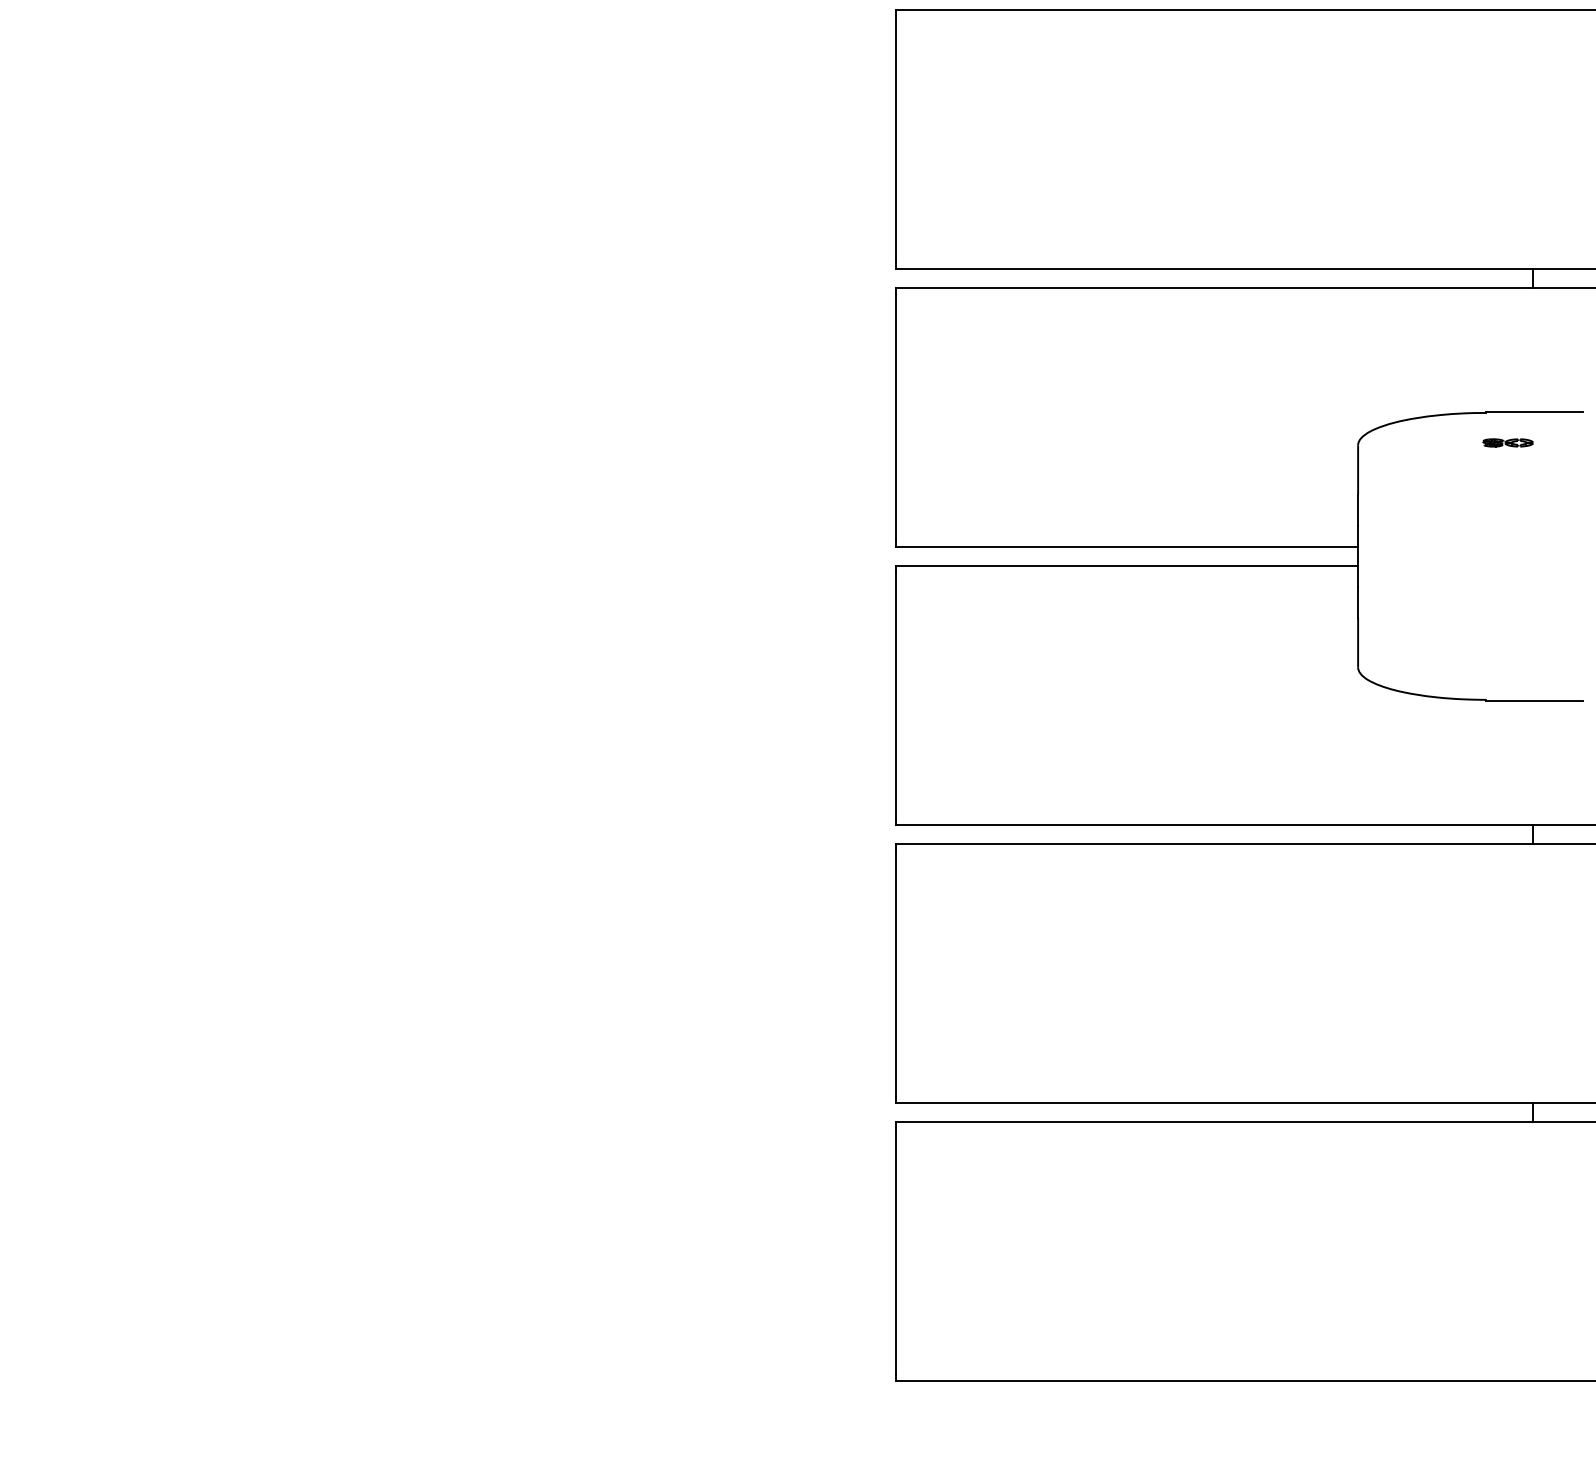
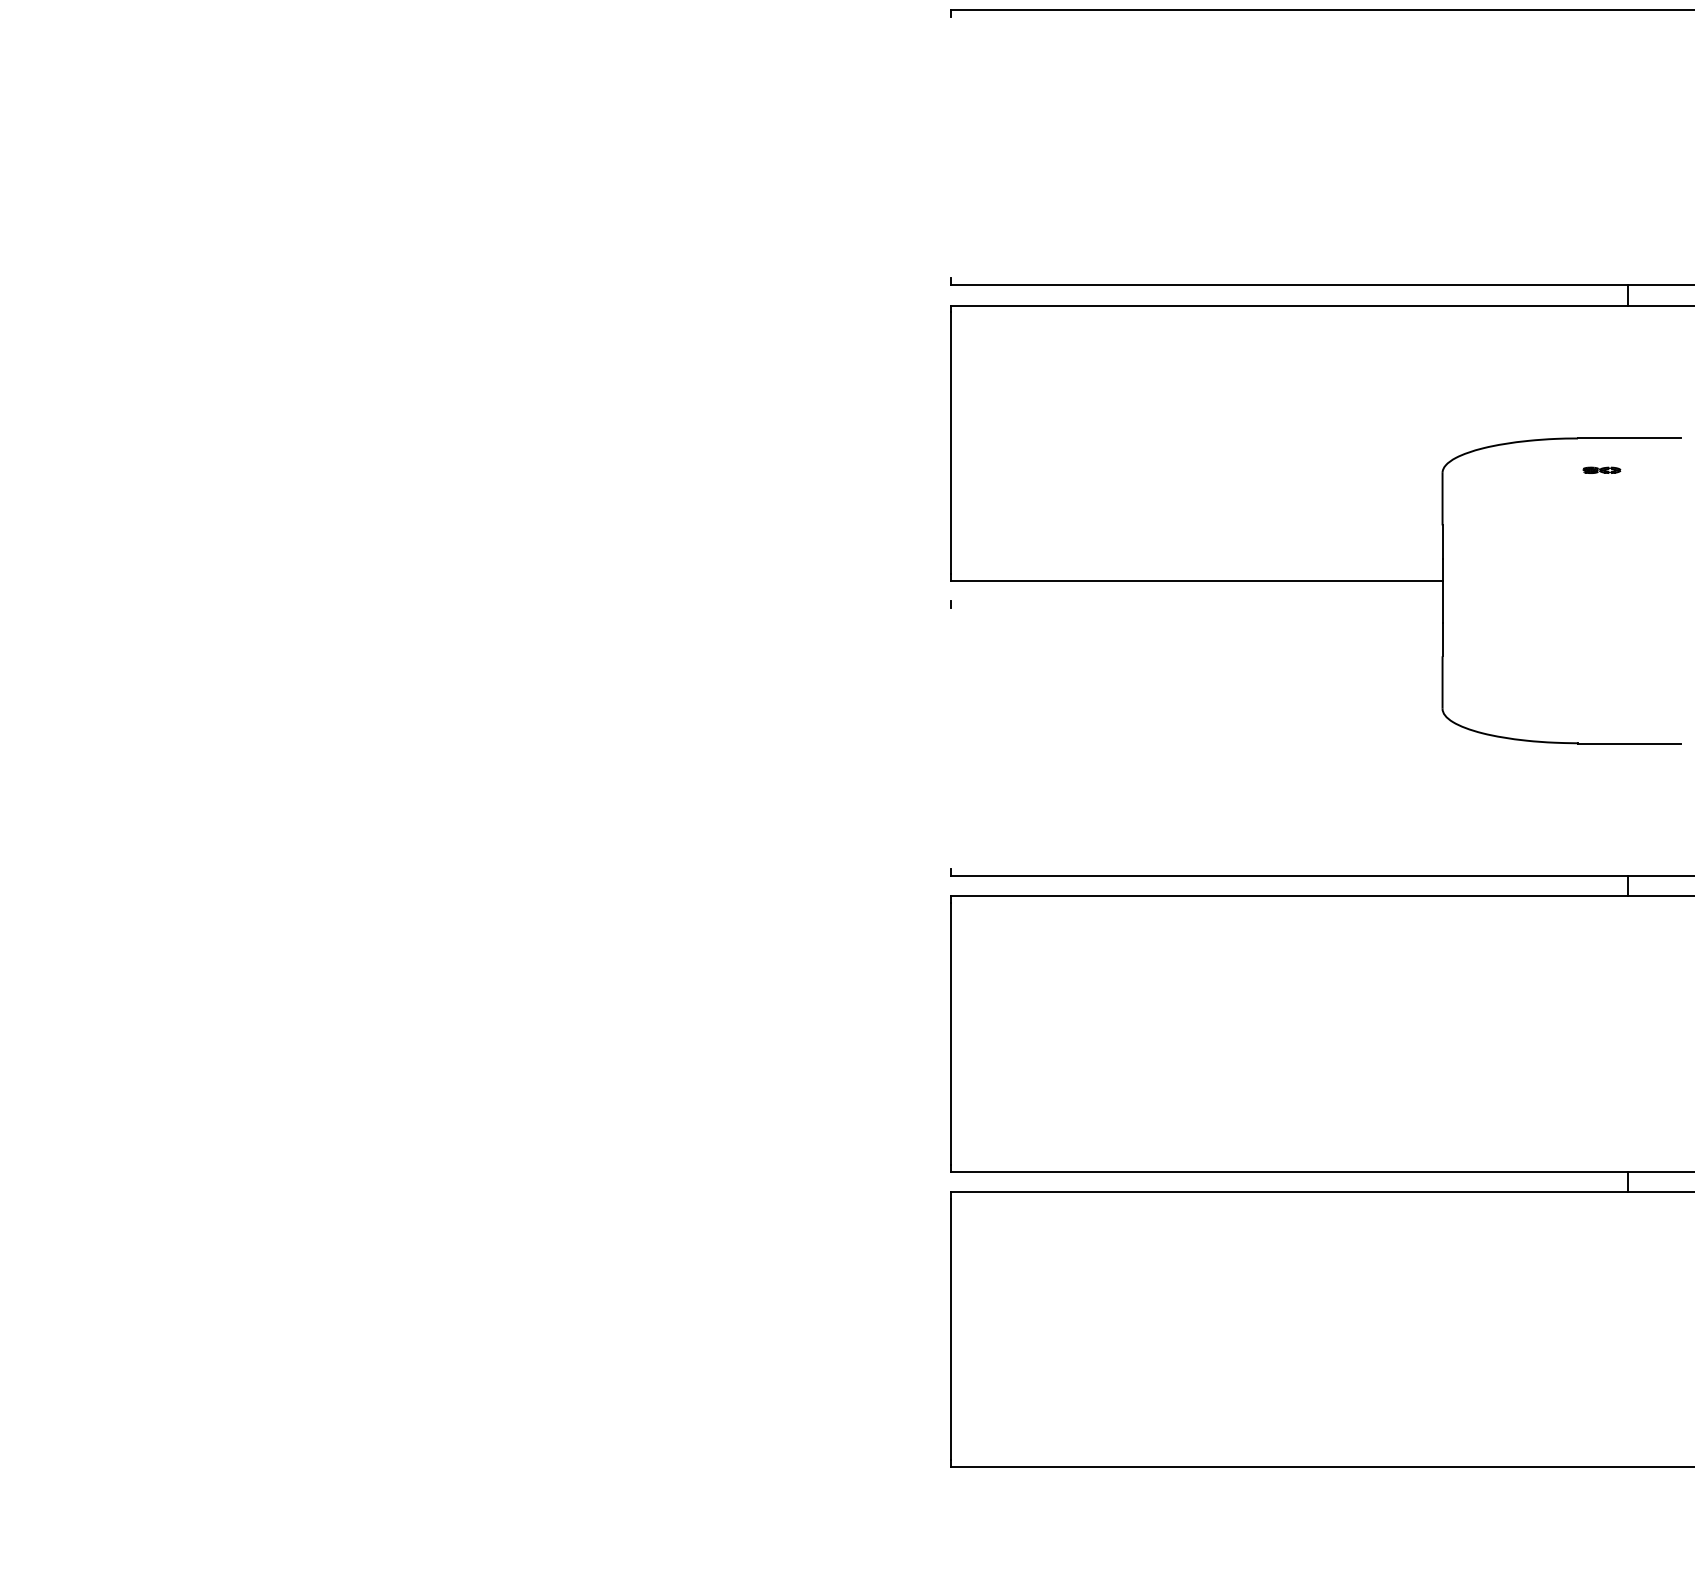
line: (895, 139) -> (951, 147), removed
part: (1507, 443) -> (1601, 470), size x0.7
line: (1126, 565) -> (1196, 600), removed
line: (895, 695) -> (951, 738), removed

